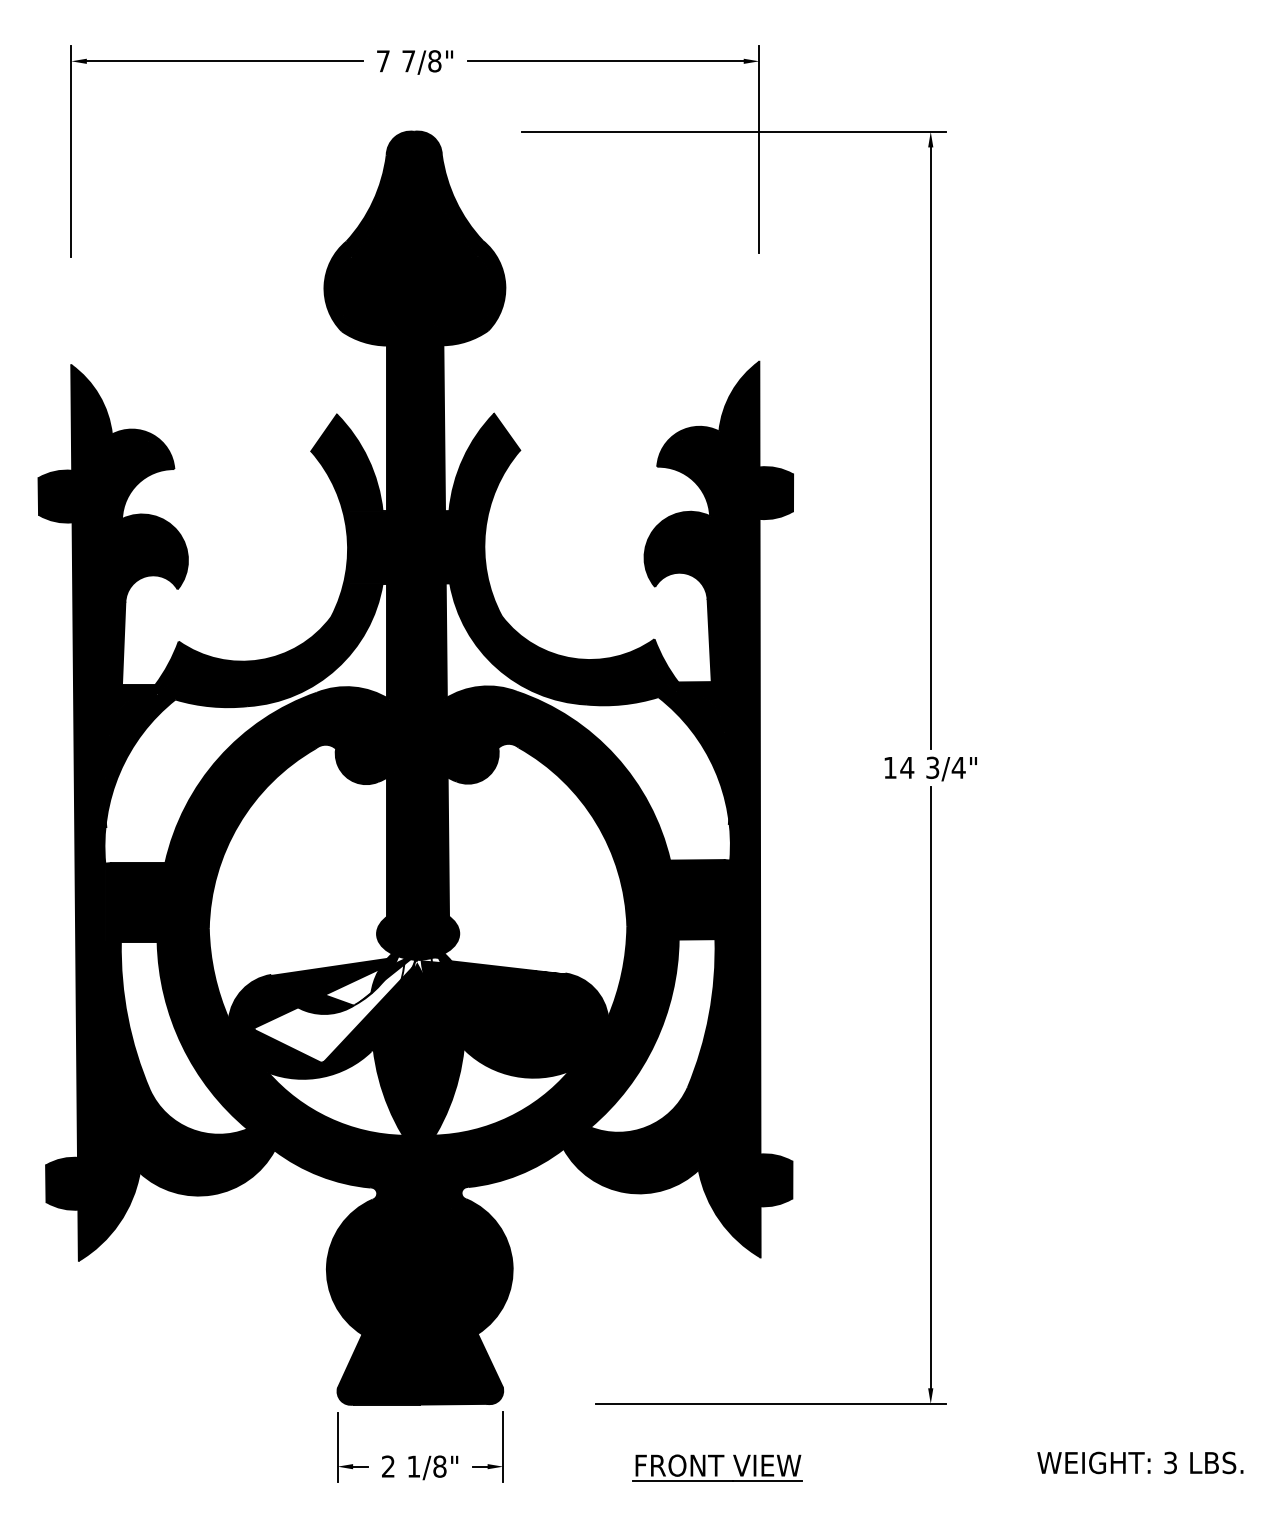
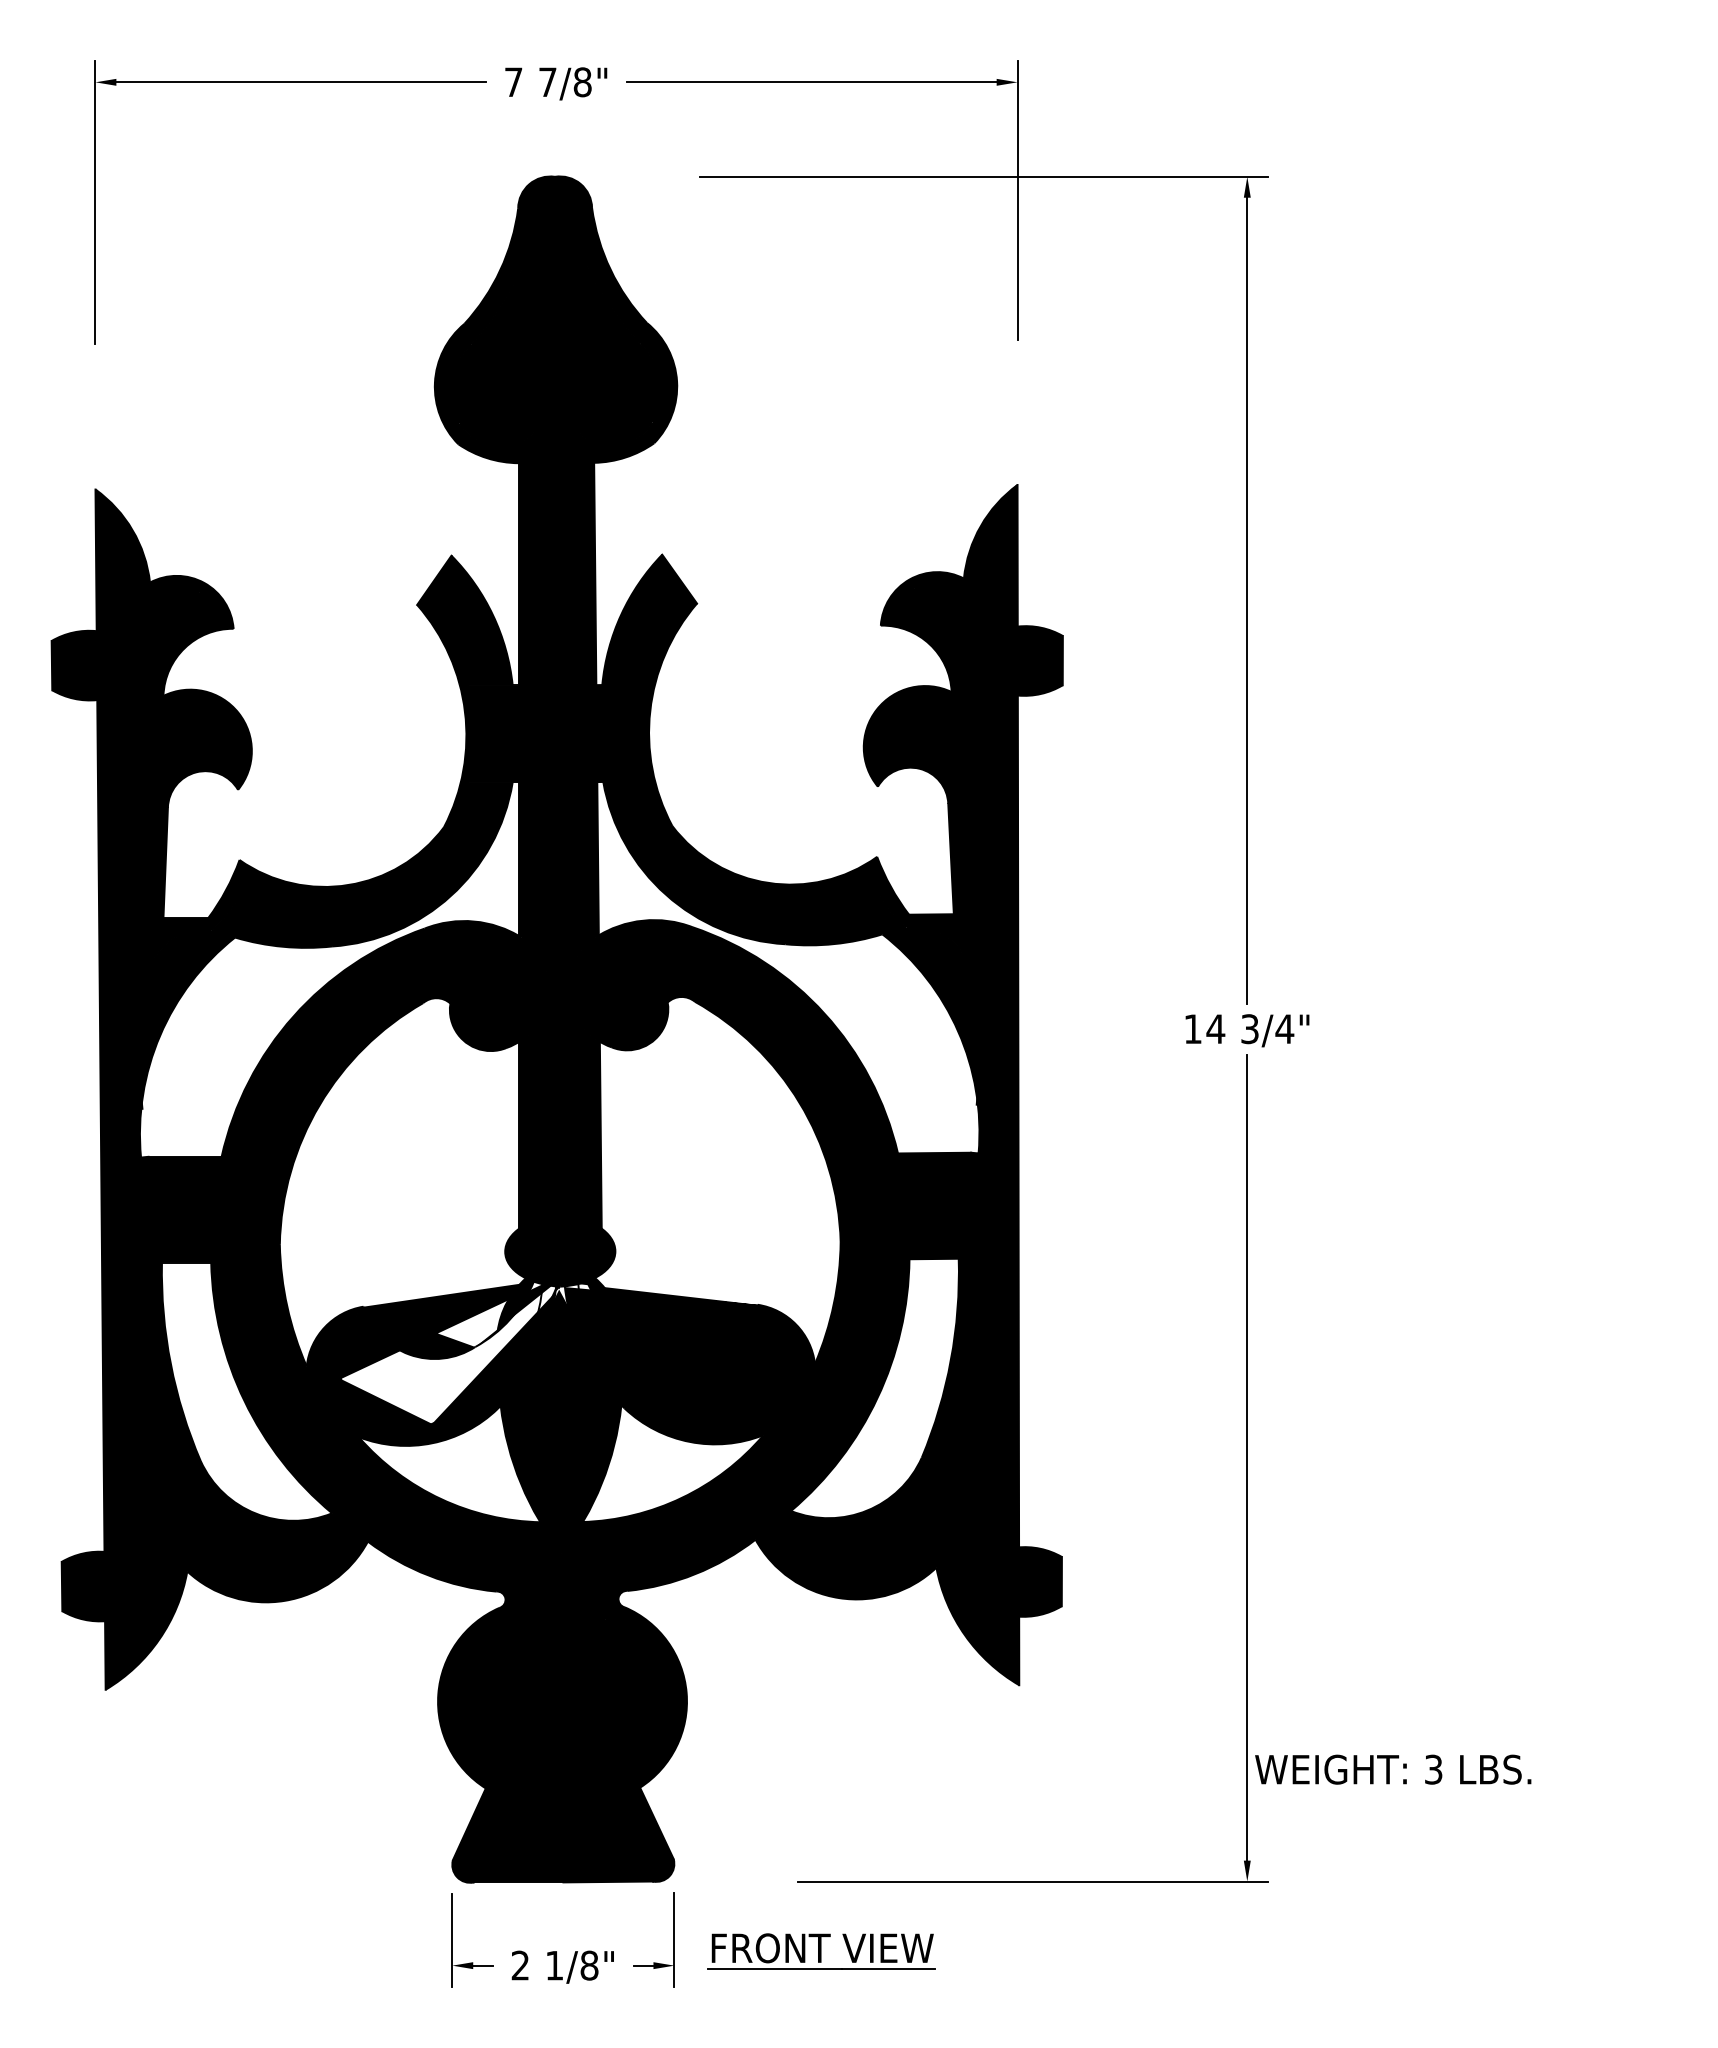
text: (1140, 1462) -> (1393, 1769), moved
part: (717, 1468) -> (821, 1951), moved

